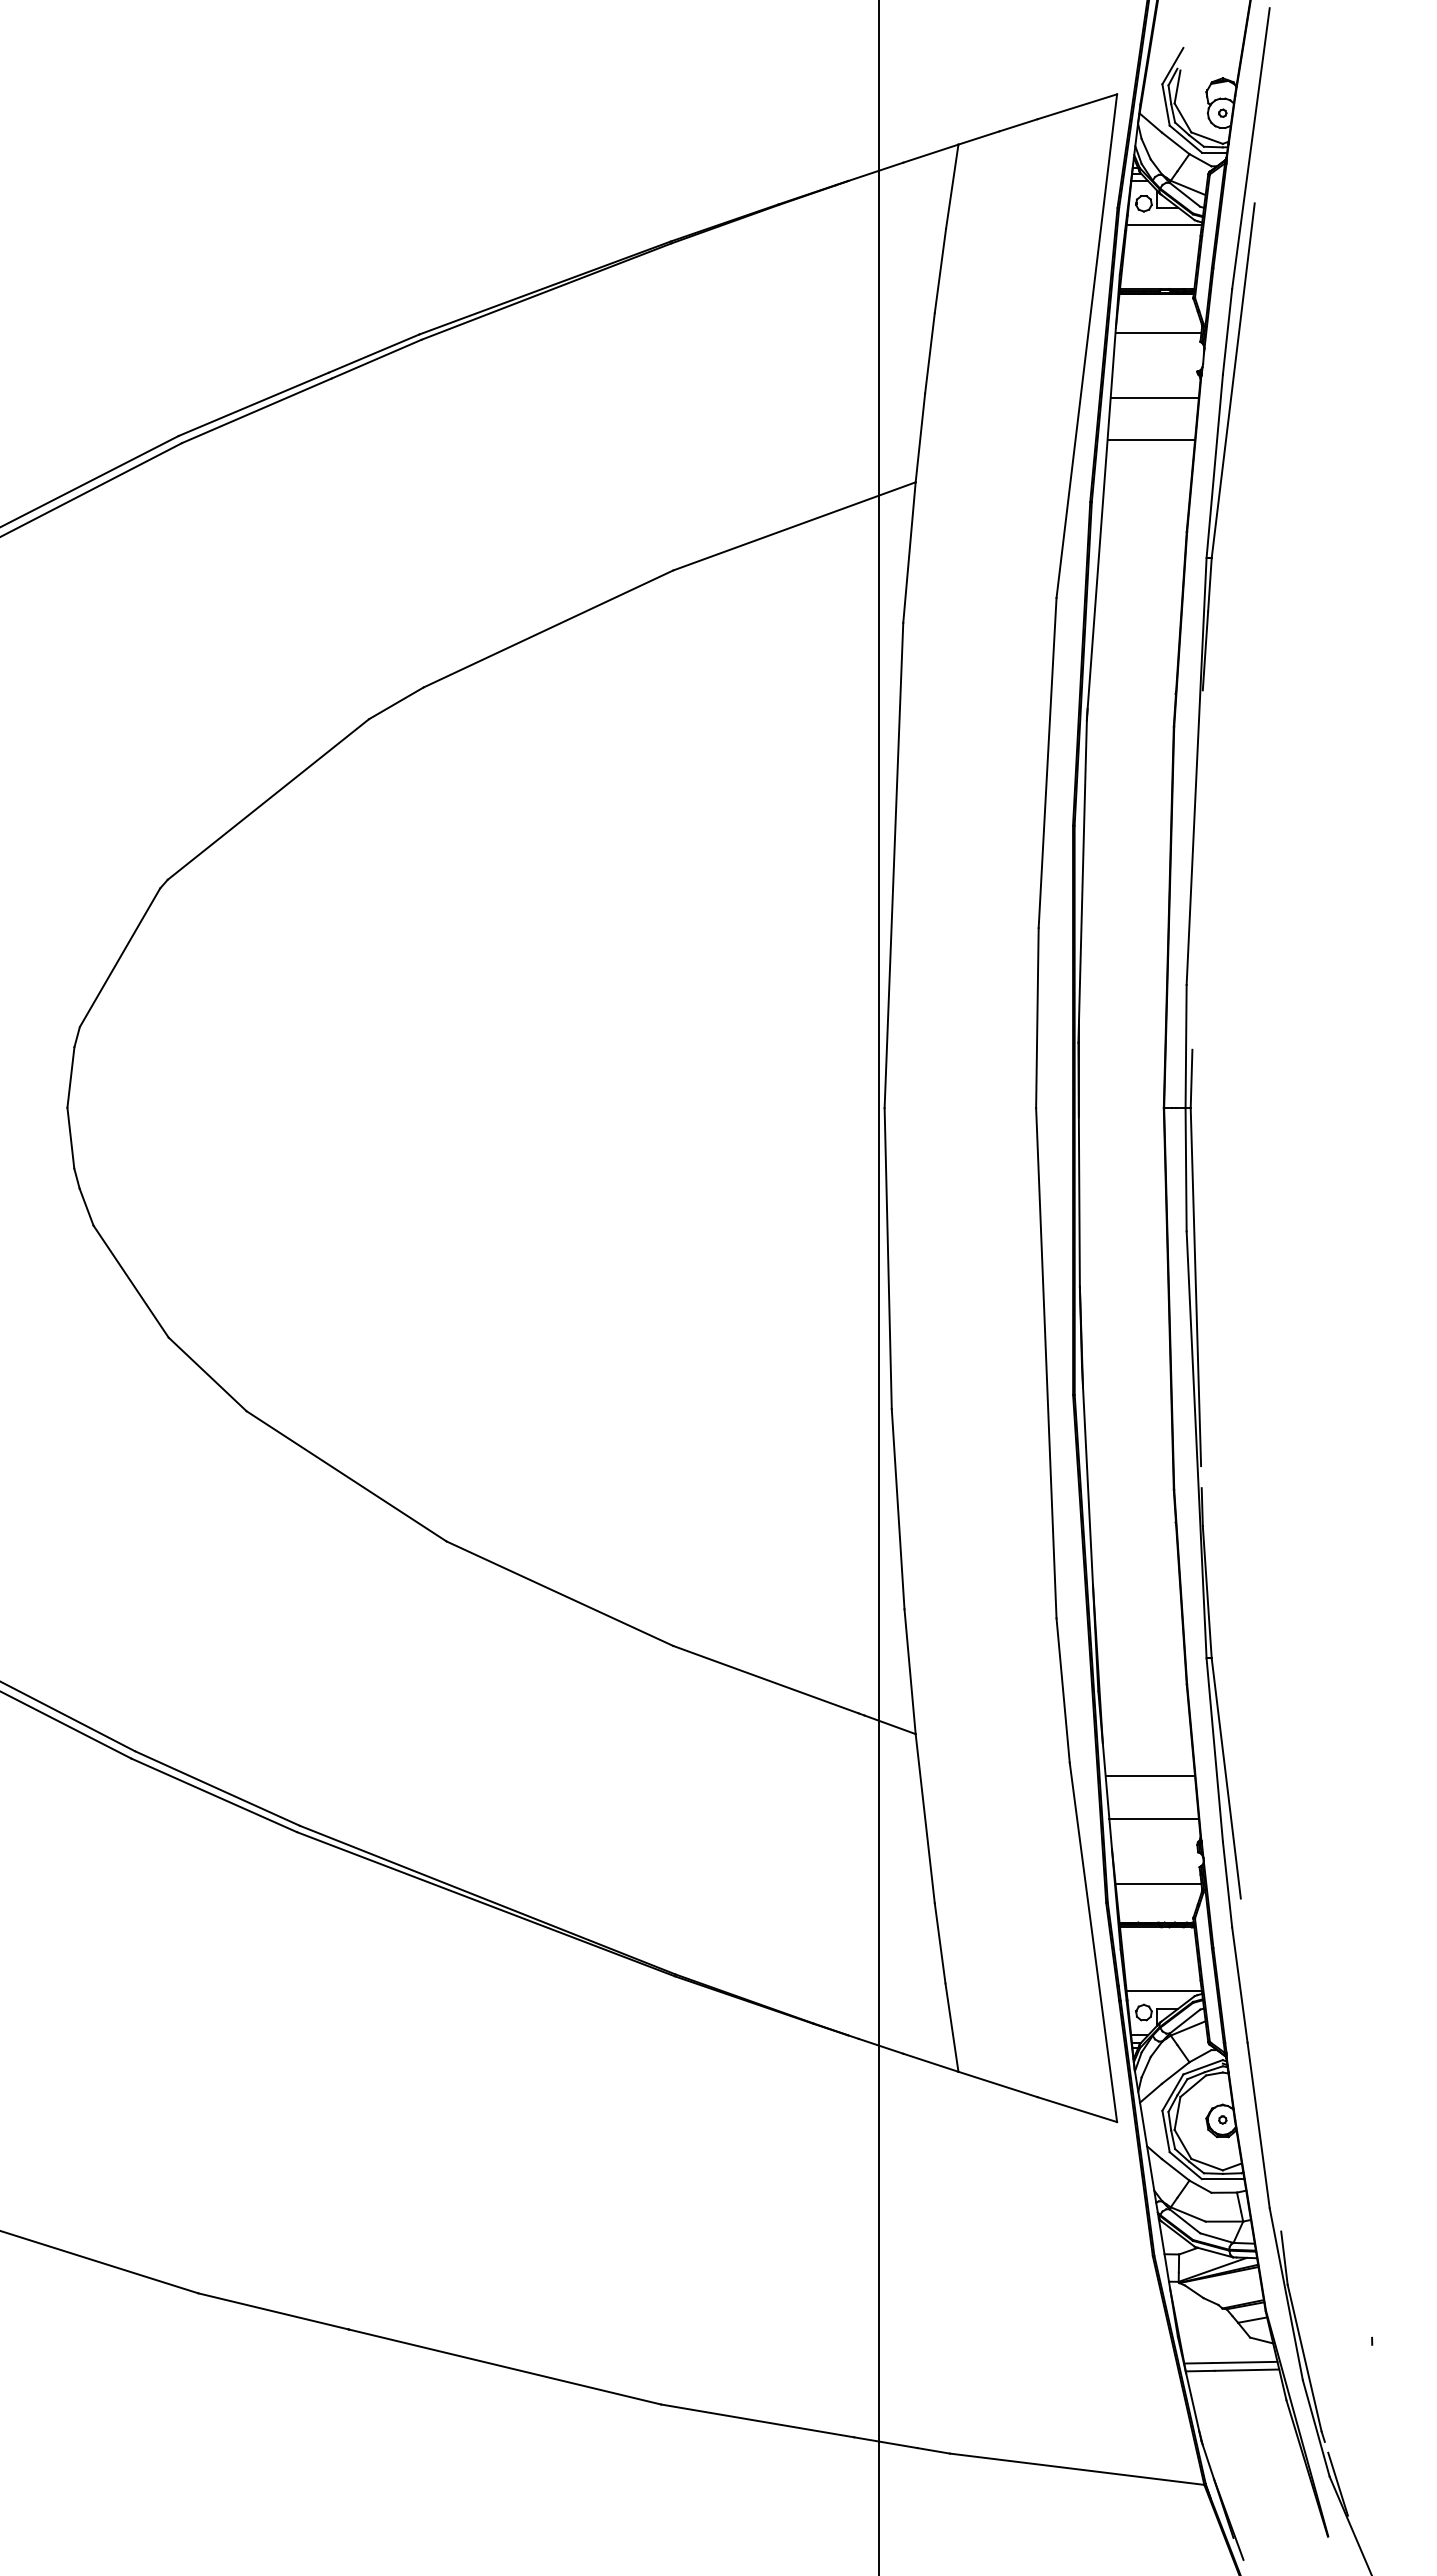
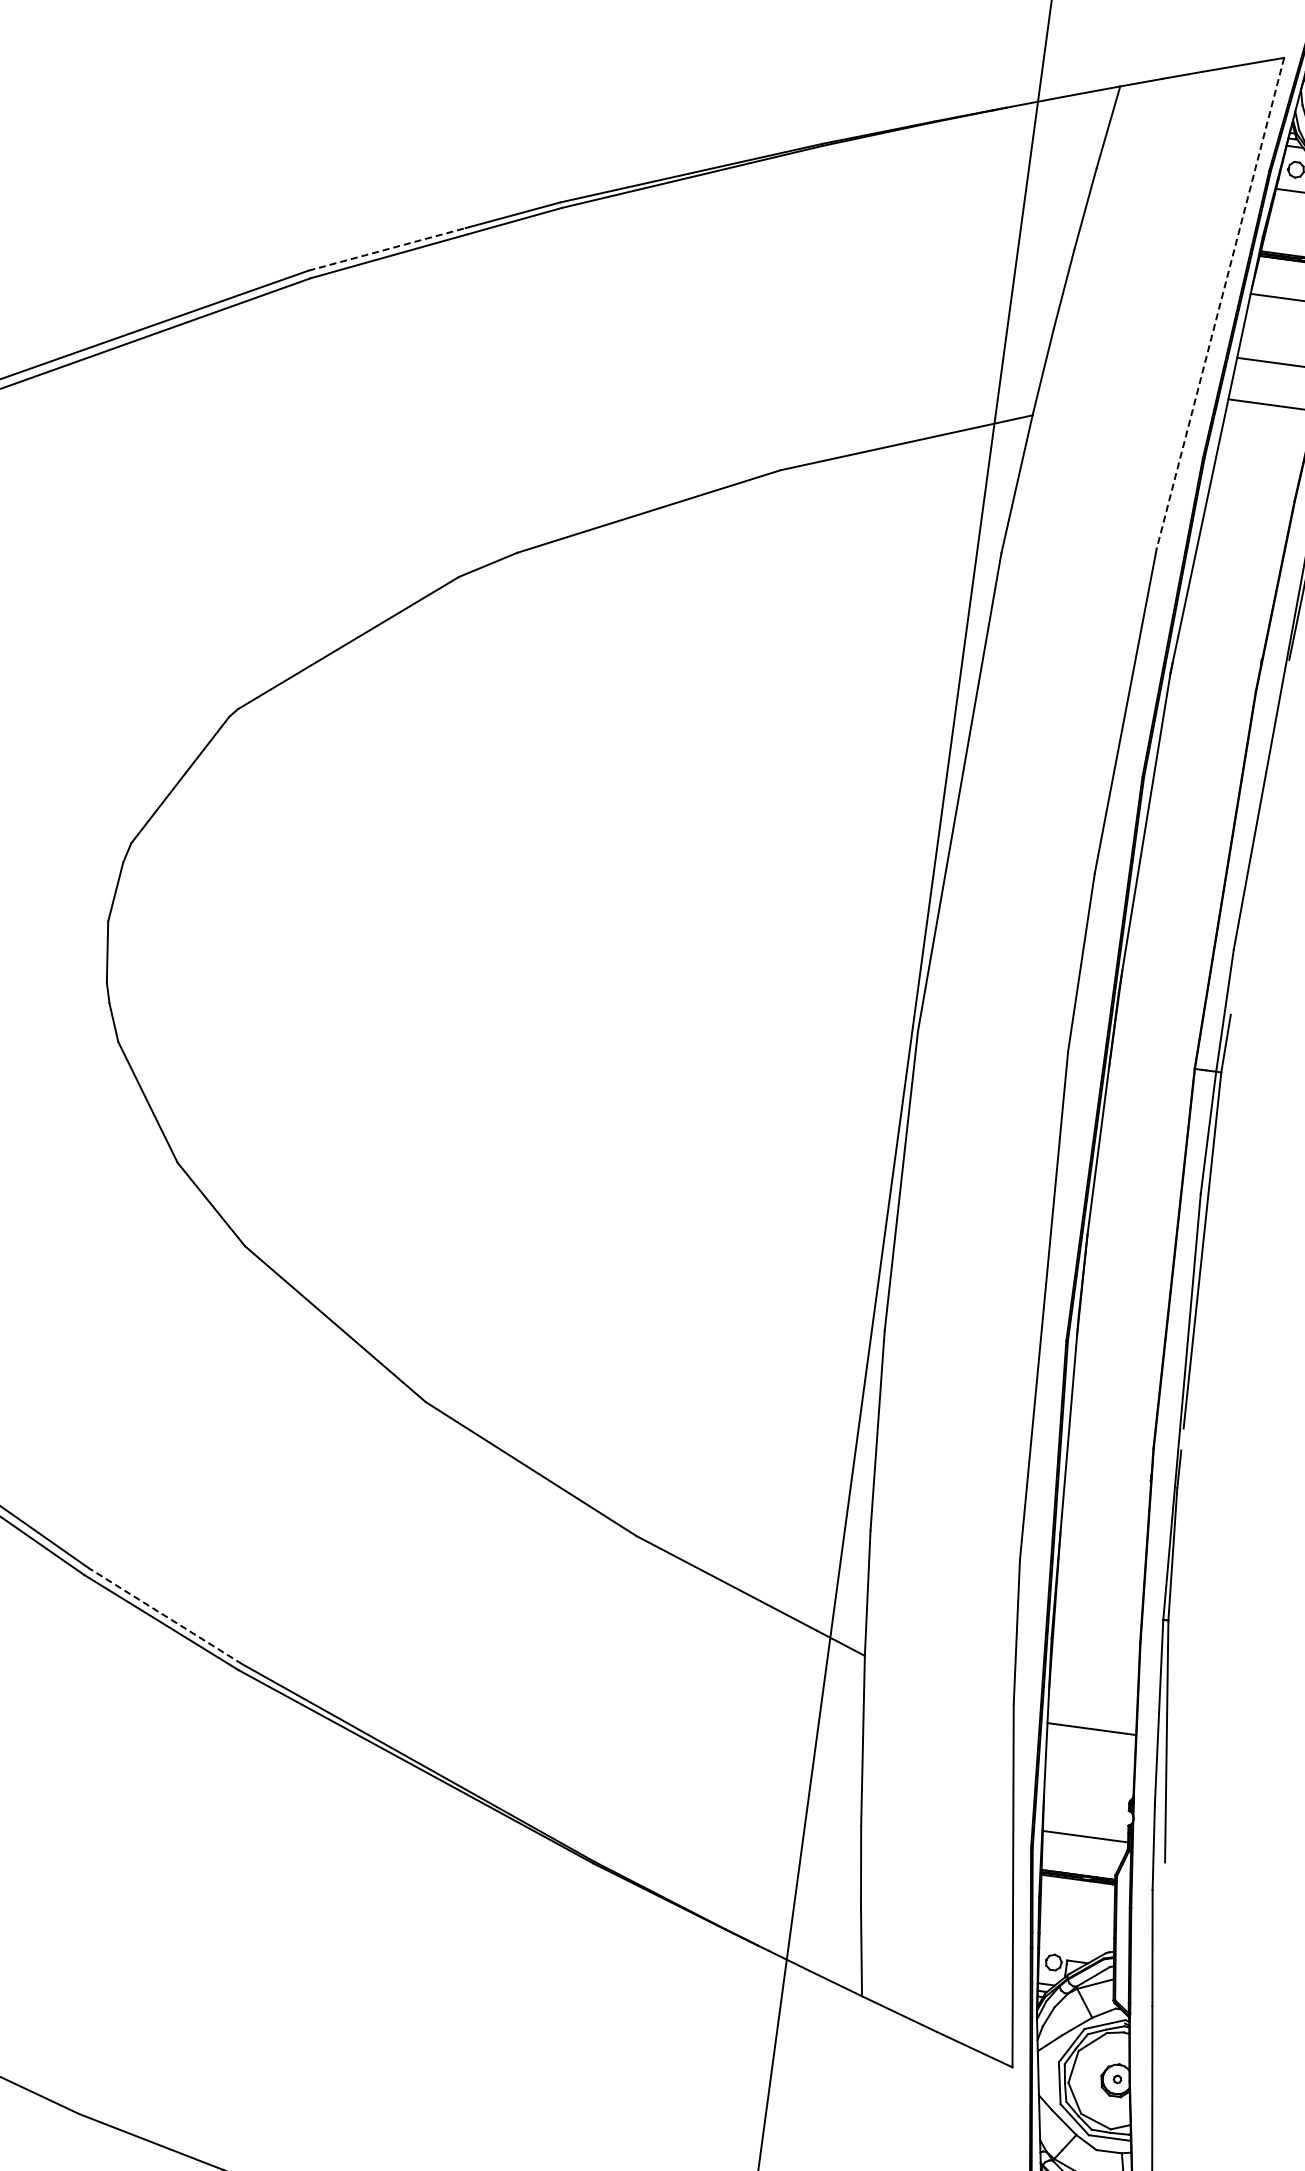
line: (1086, 346) -> (1220, 303), solid -> dashed
line: (253, 404) -> (386, 249), solid -> dashed
line: (216, 1788) -> (164, 1616), solid -> dashed
line: (1153, 1818) -> (1089, 1771), removed
line: (1163, 1991) -> (1075, 1944), removed

